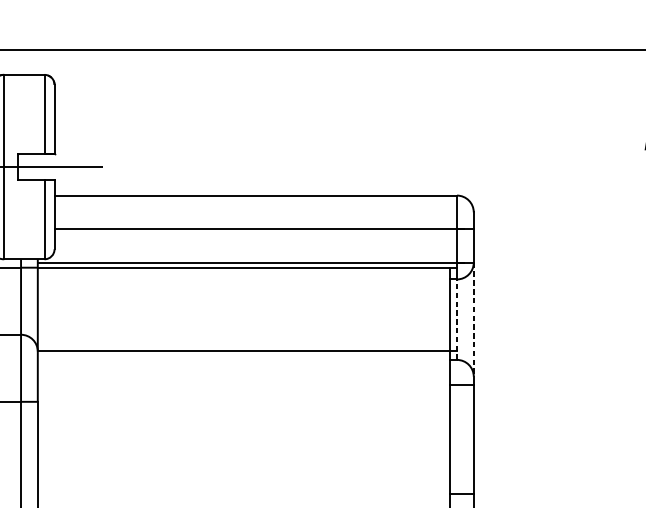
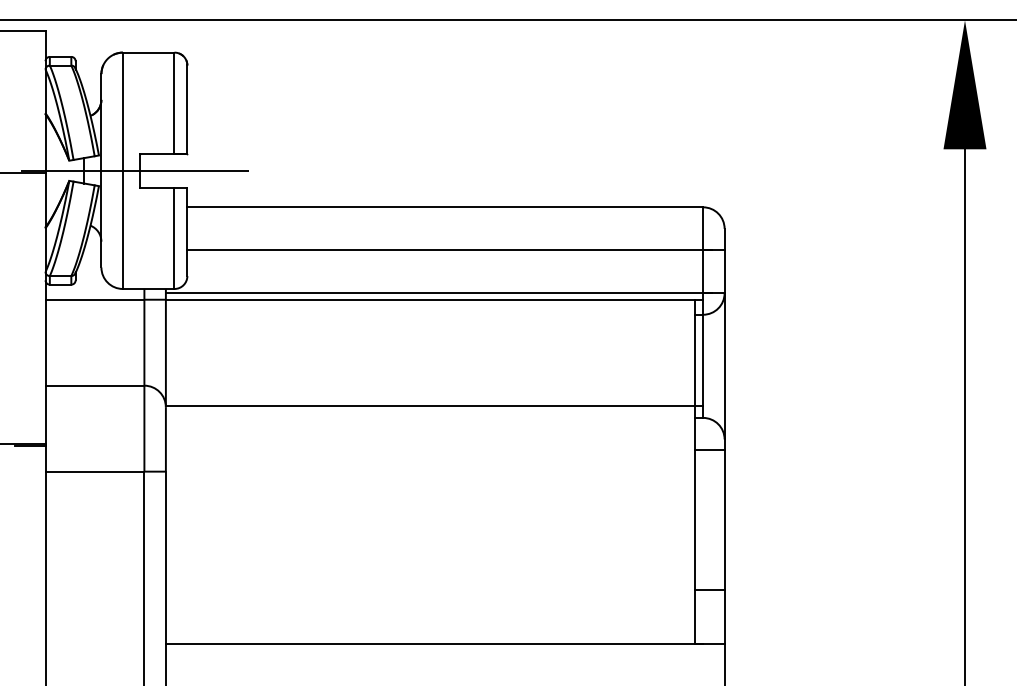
line: (457, 319) -> (703, 366), dashed -> solid
line: (473, 319) -> (724, 366), dashed -> solid

